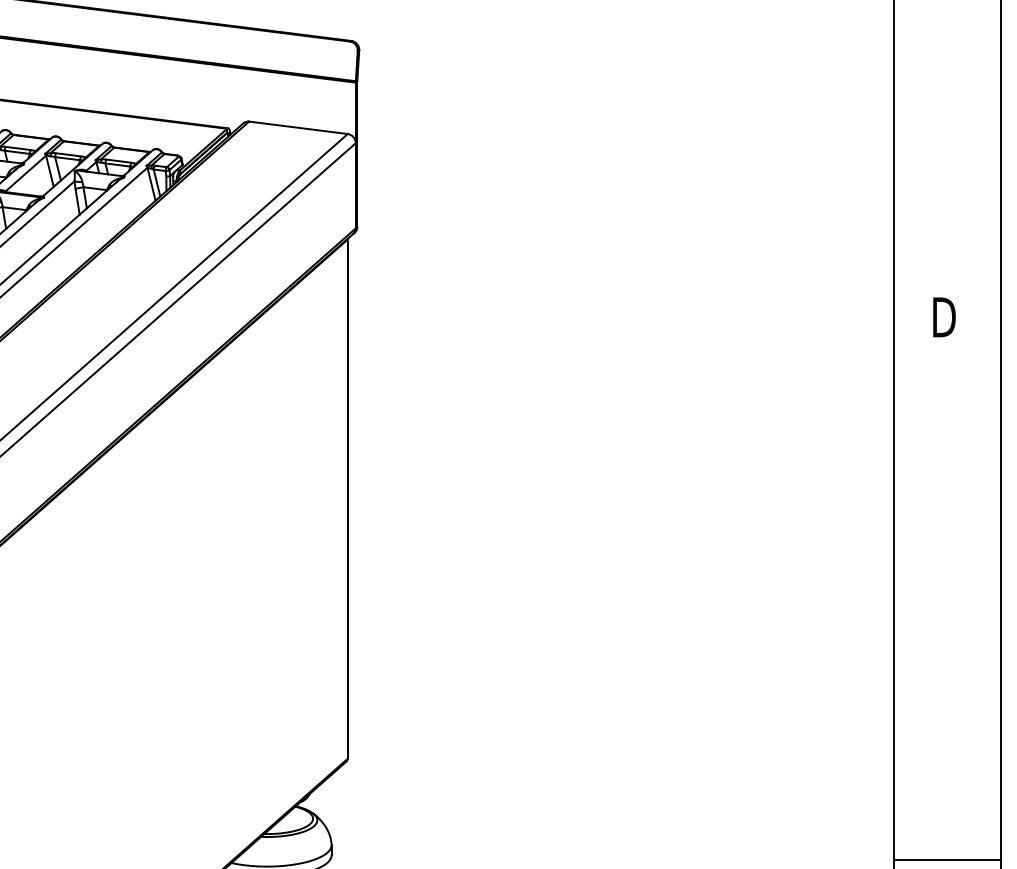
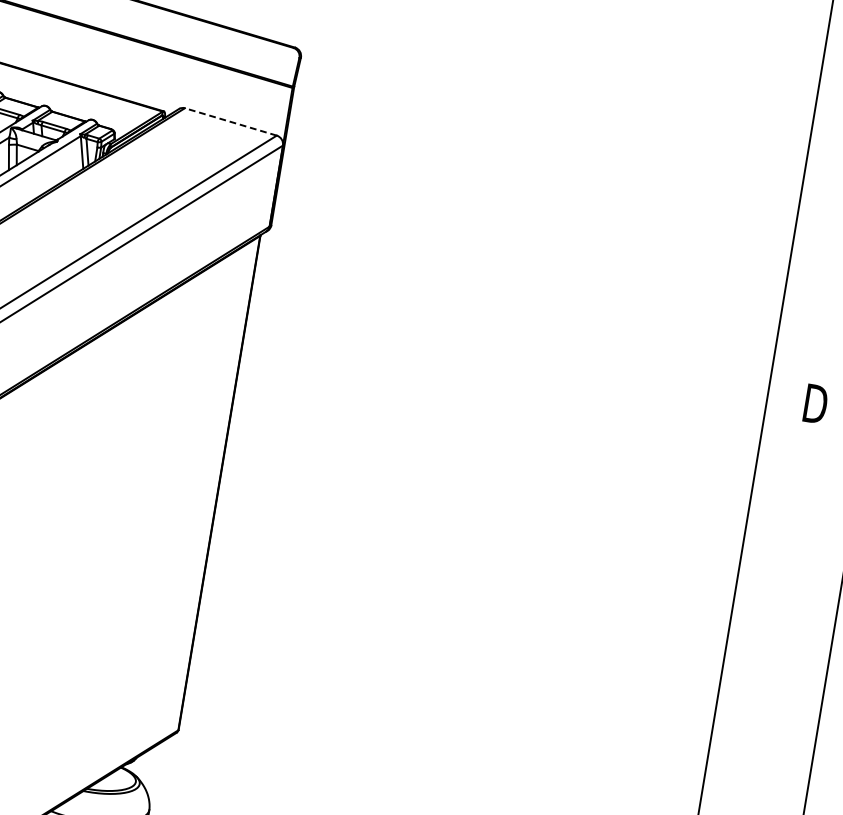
line: (298, 127) -> (230, 121), solid -> dashed

